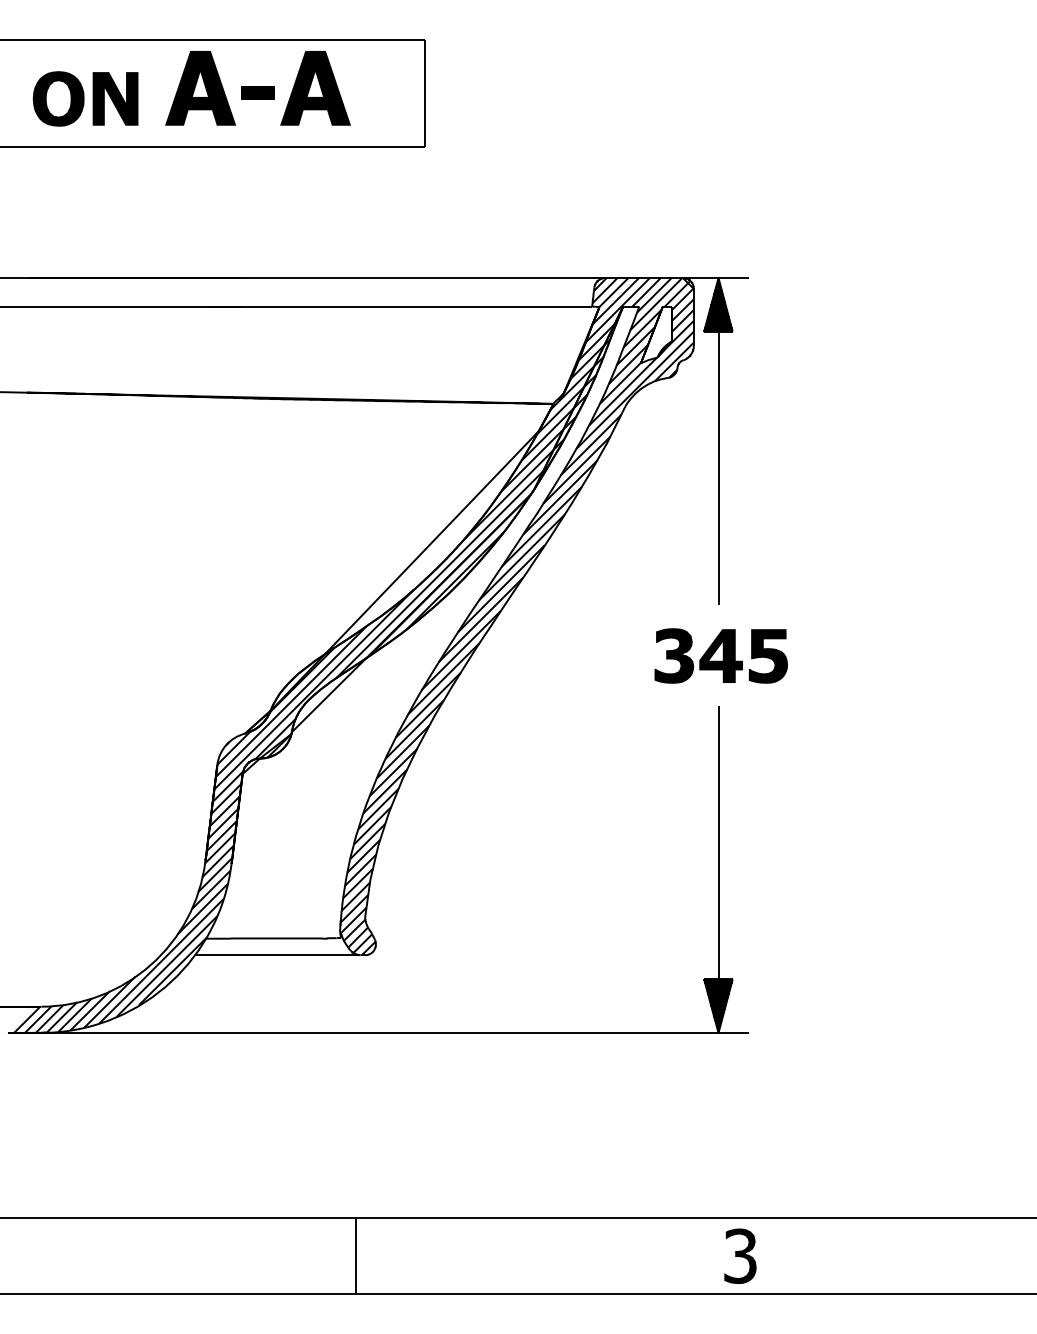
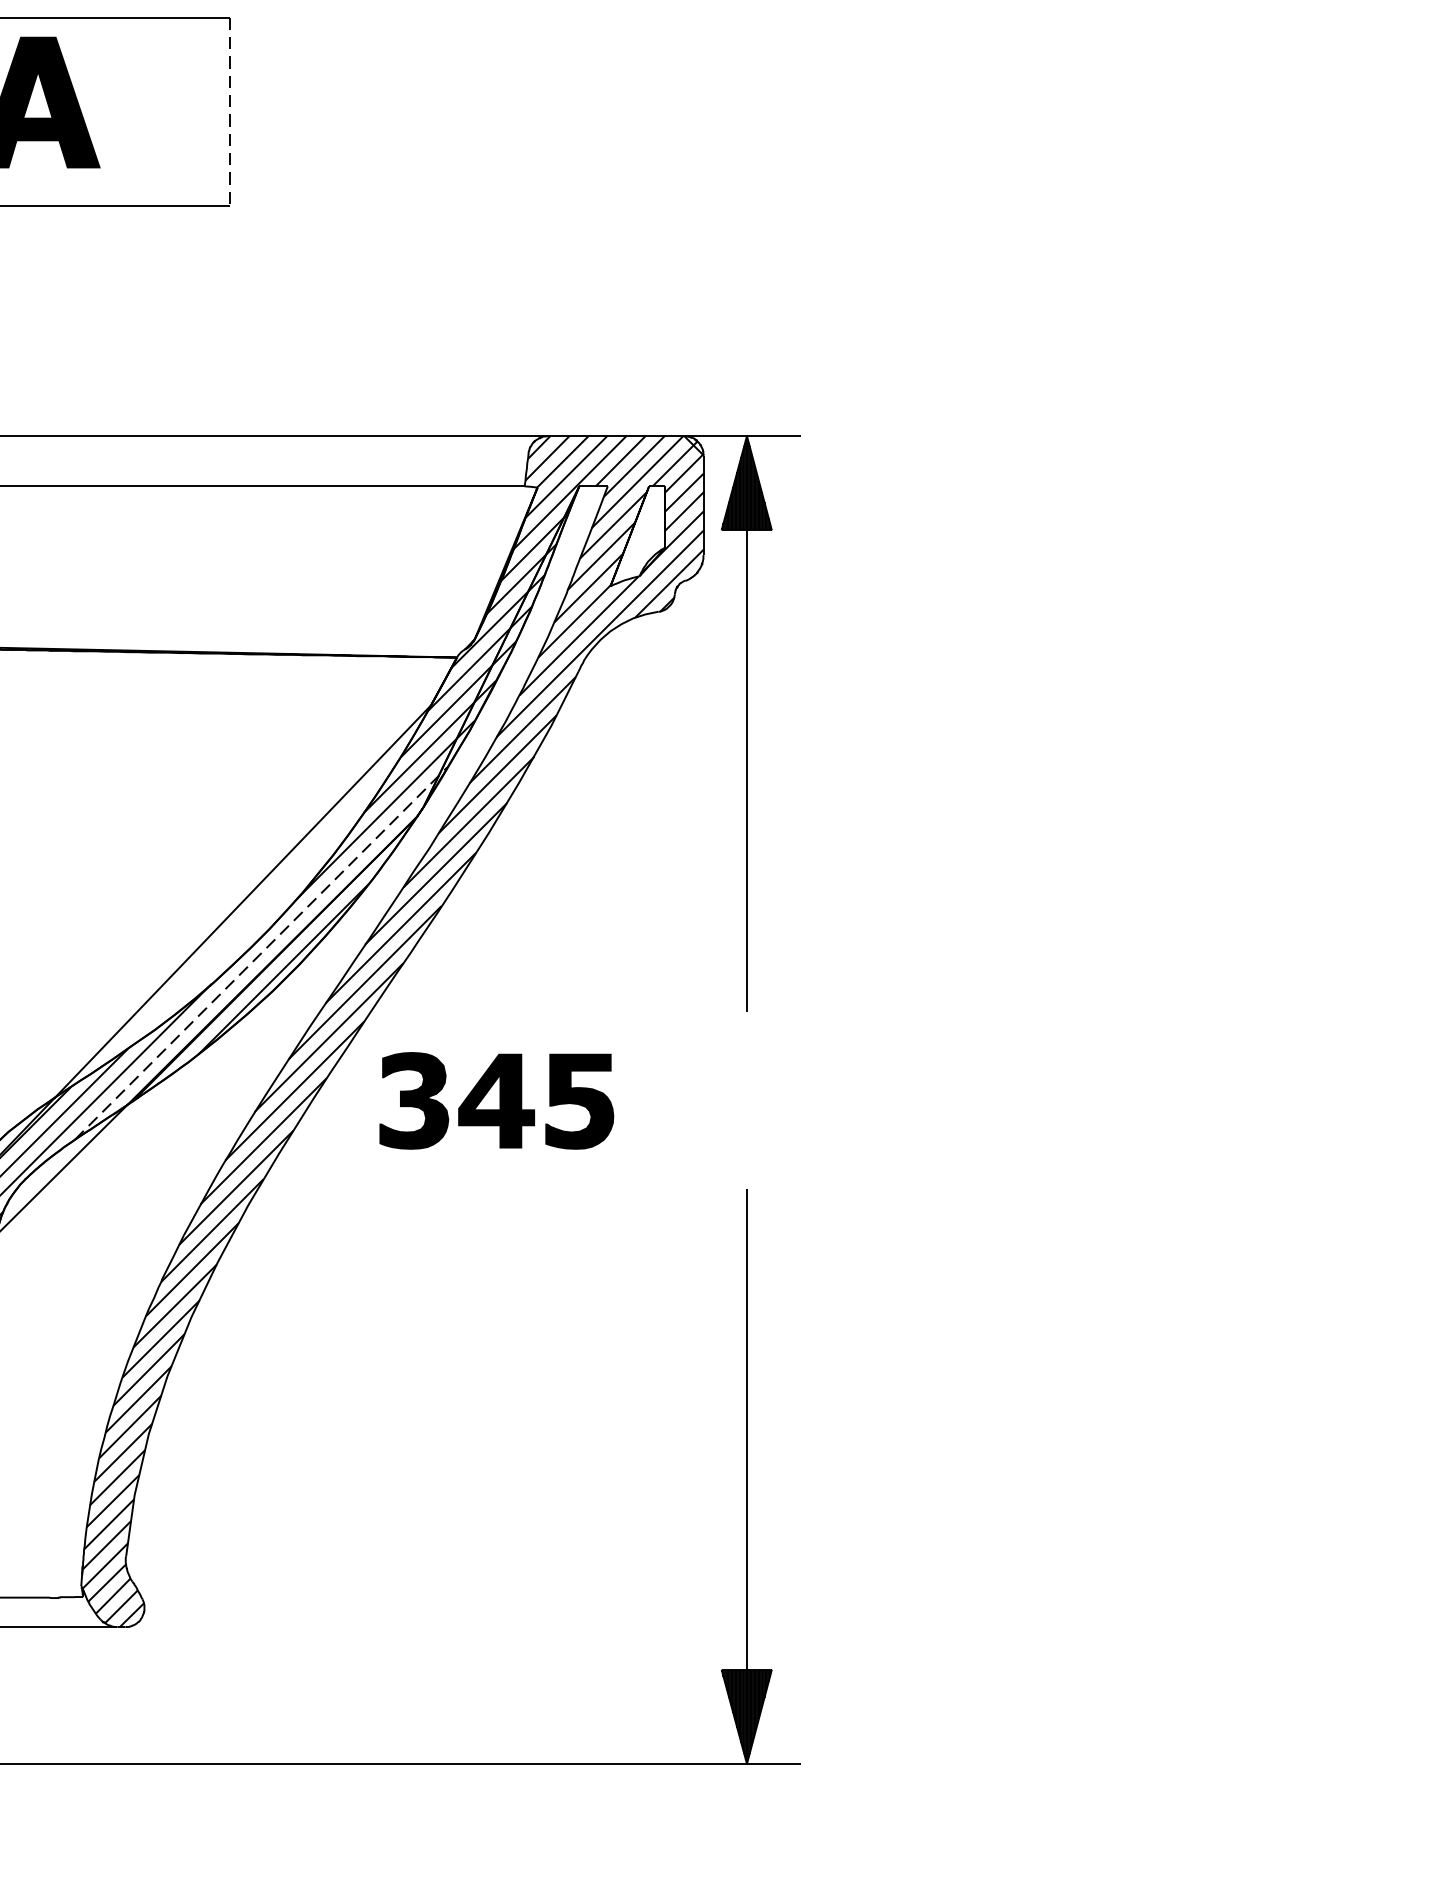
line: (424, 93) -> (229, 111), solid -> dashed
line: (442, 572) -> (261, 954), solid -> dashed
part: (720, 655) -> (495, 1100), moved

